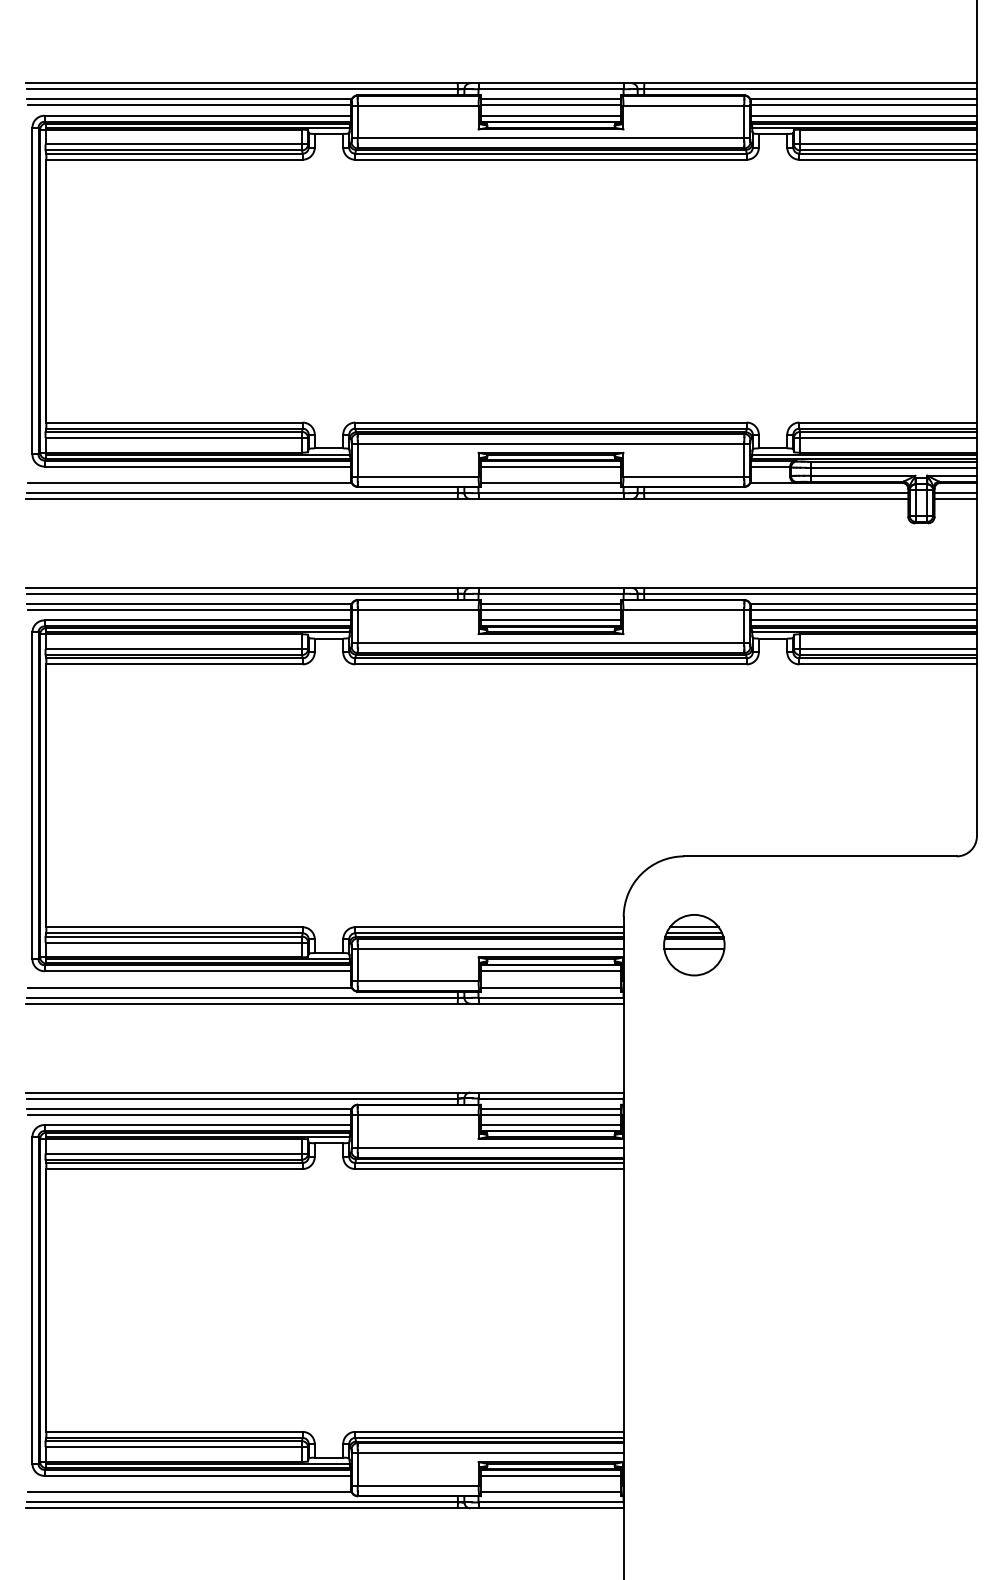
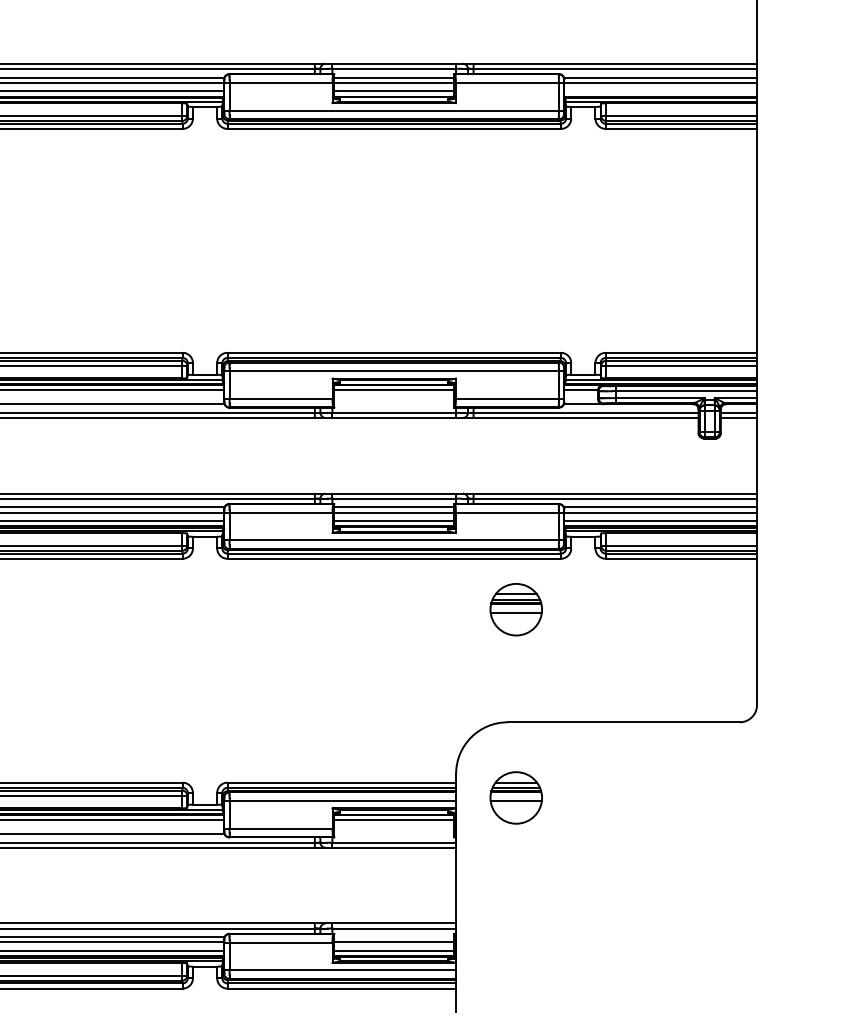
line: (863, 115) -> (660, 91), removed
line: (550, 482) -> (393, 403), removed
part: (694, 724) -> (516, 609), added
line: (550, 987) -> (393, 834), removed
line: (550, 1108) -> (393, 937), removed

